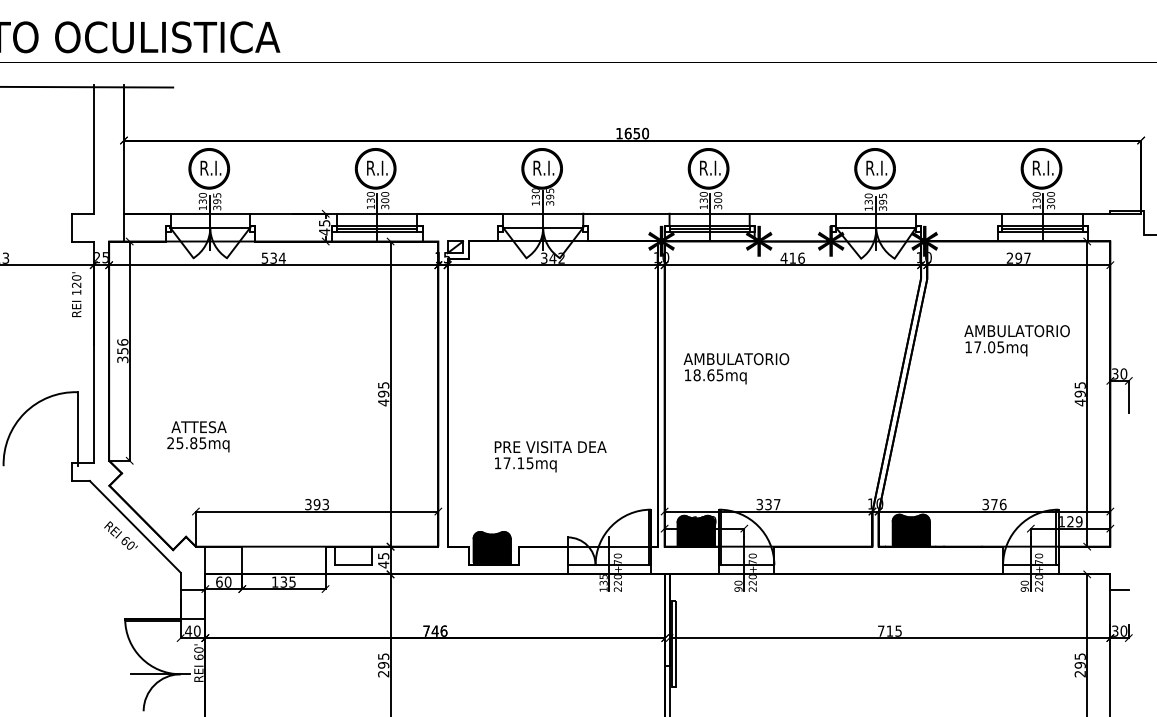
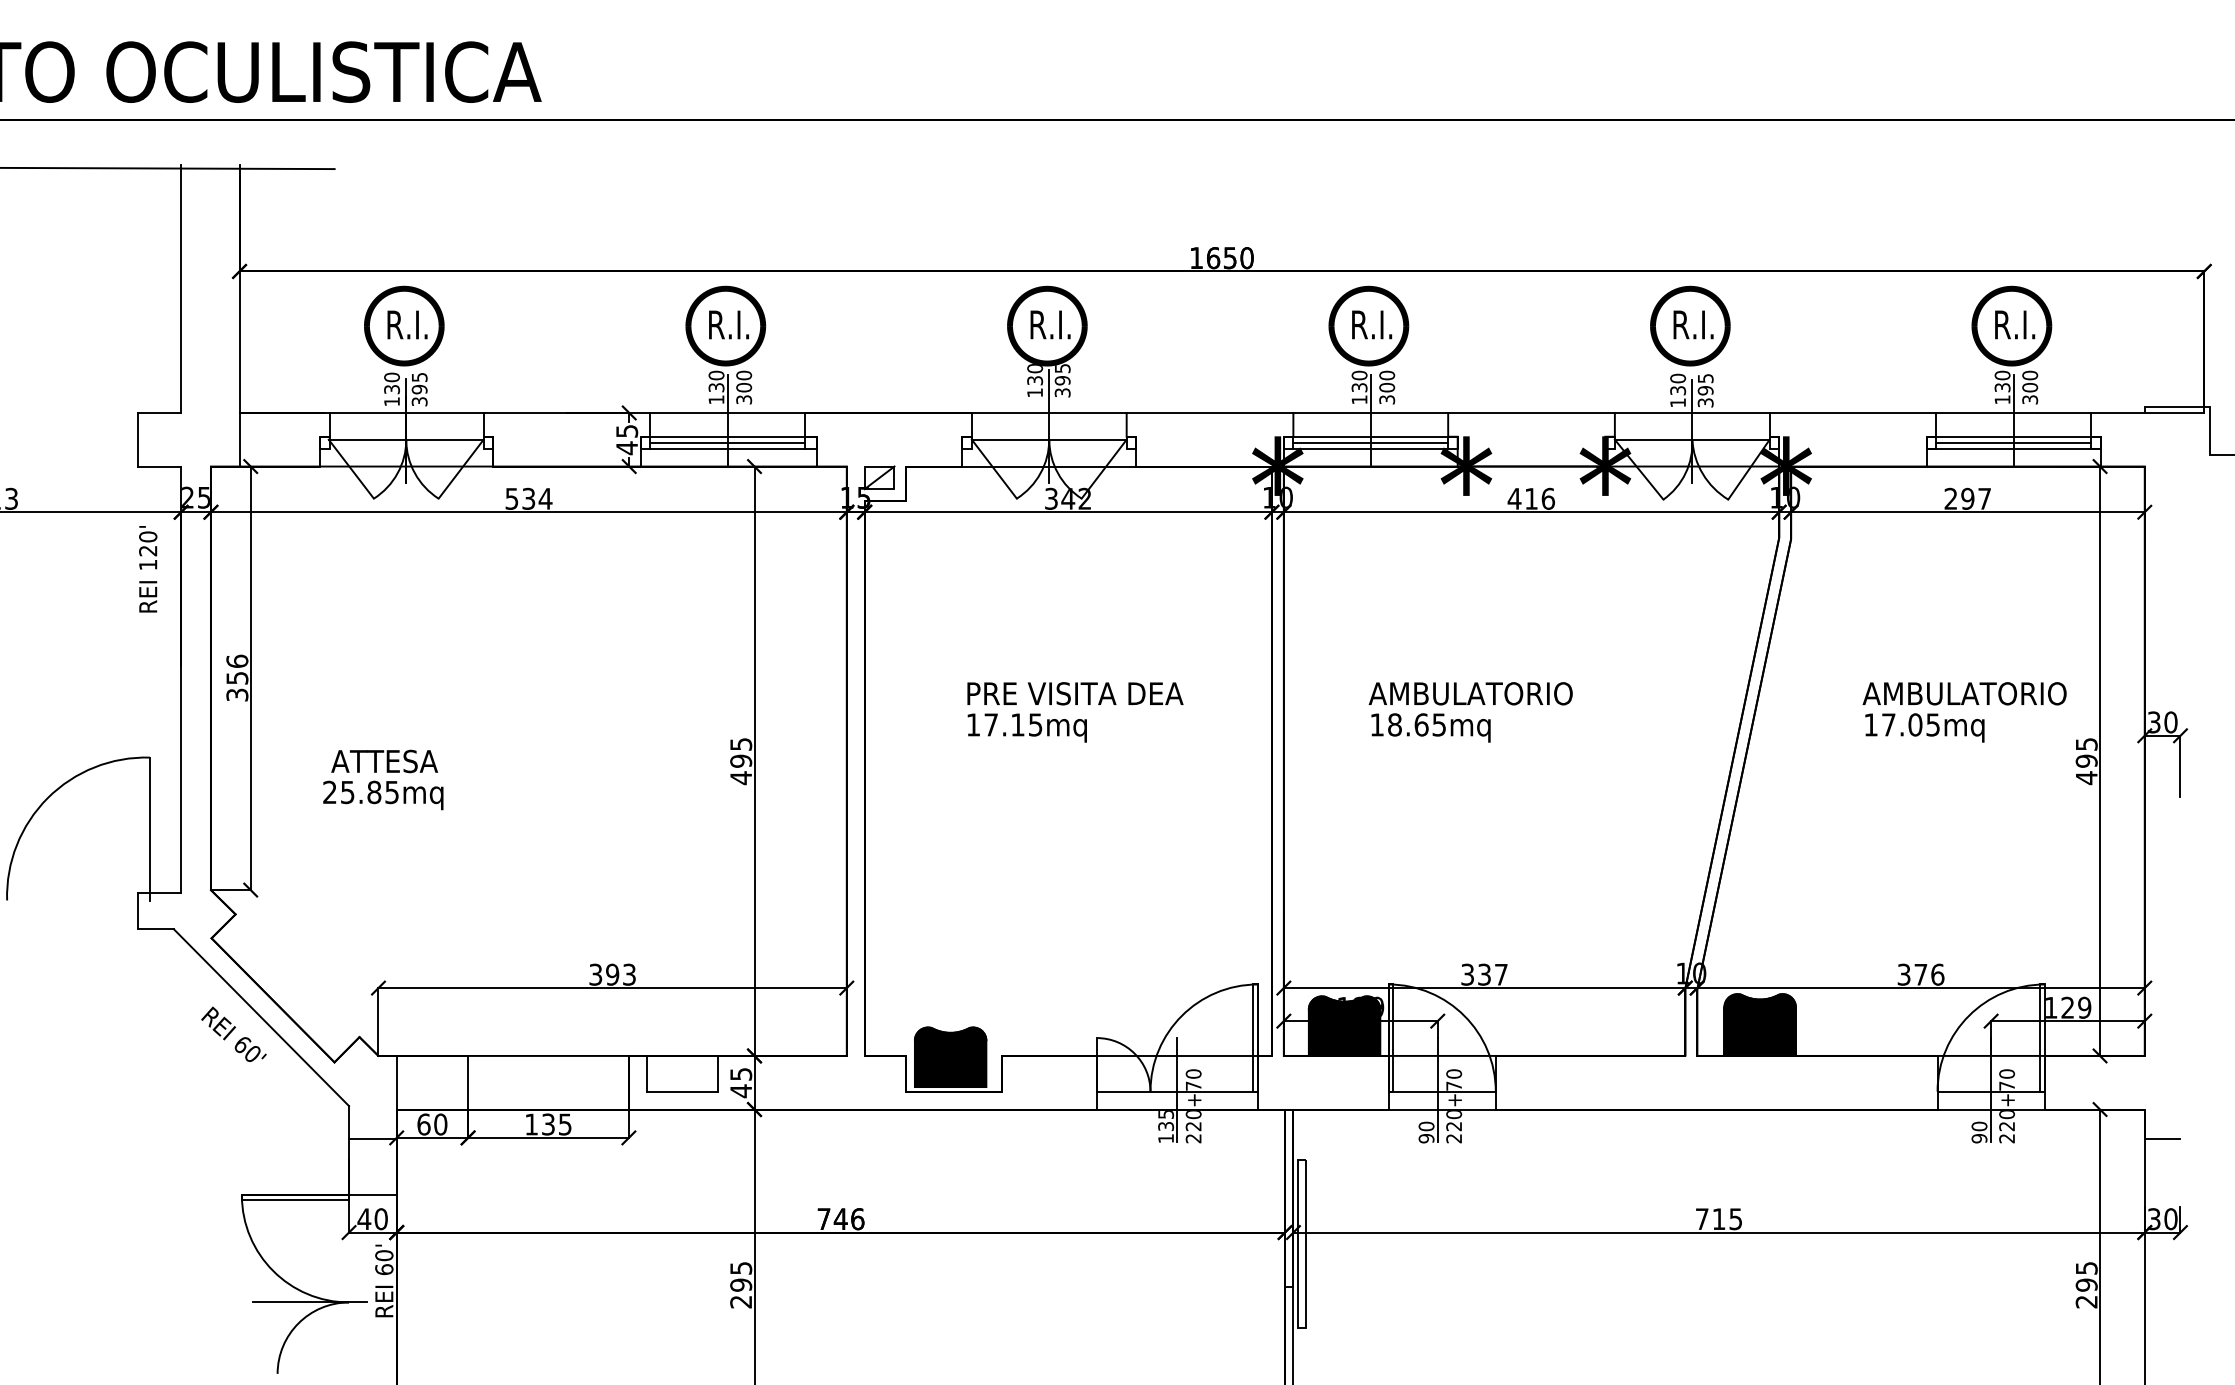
text: (1016, 340) -> (1963, 711), moved
text: (736, 368) -> (1470, 711), moved
text: (198, 436) -> (383, 779), moved
text: (550, 456) -> (1075, 711), moved

